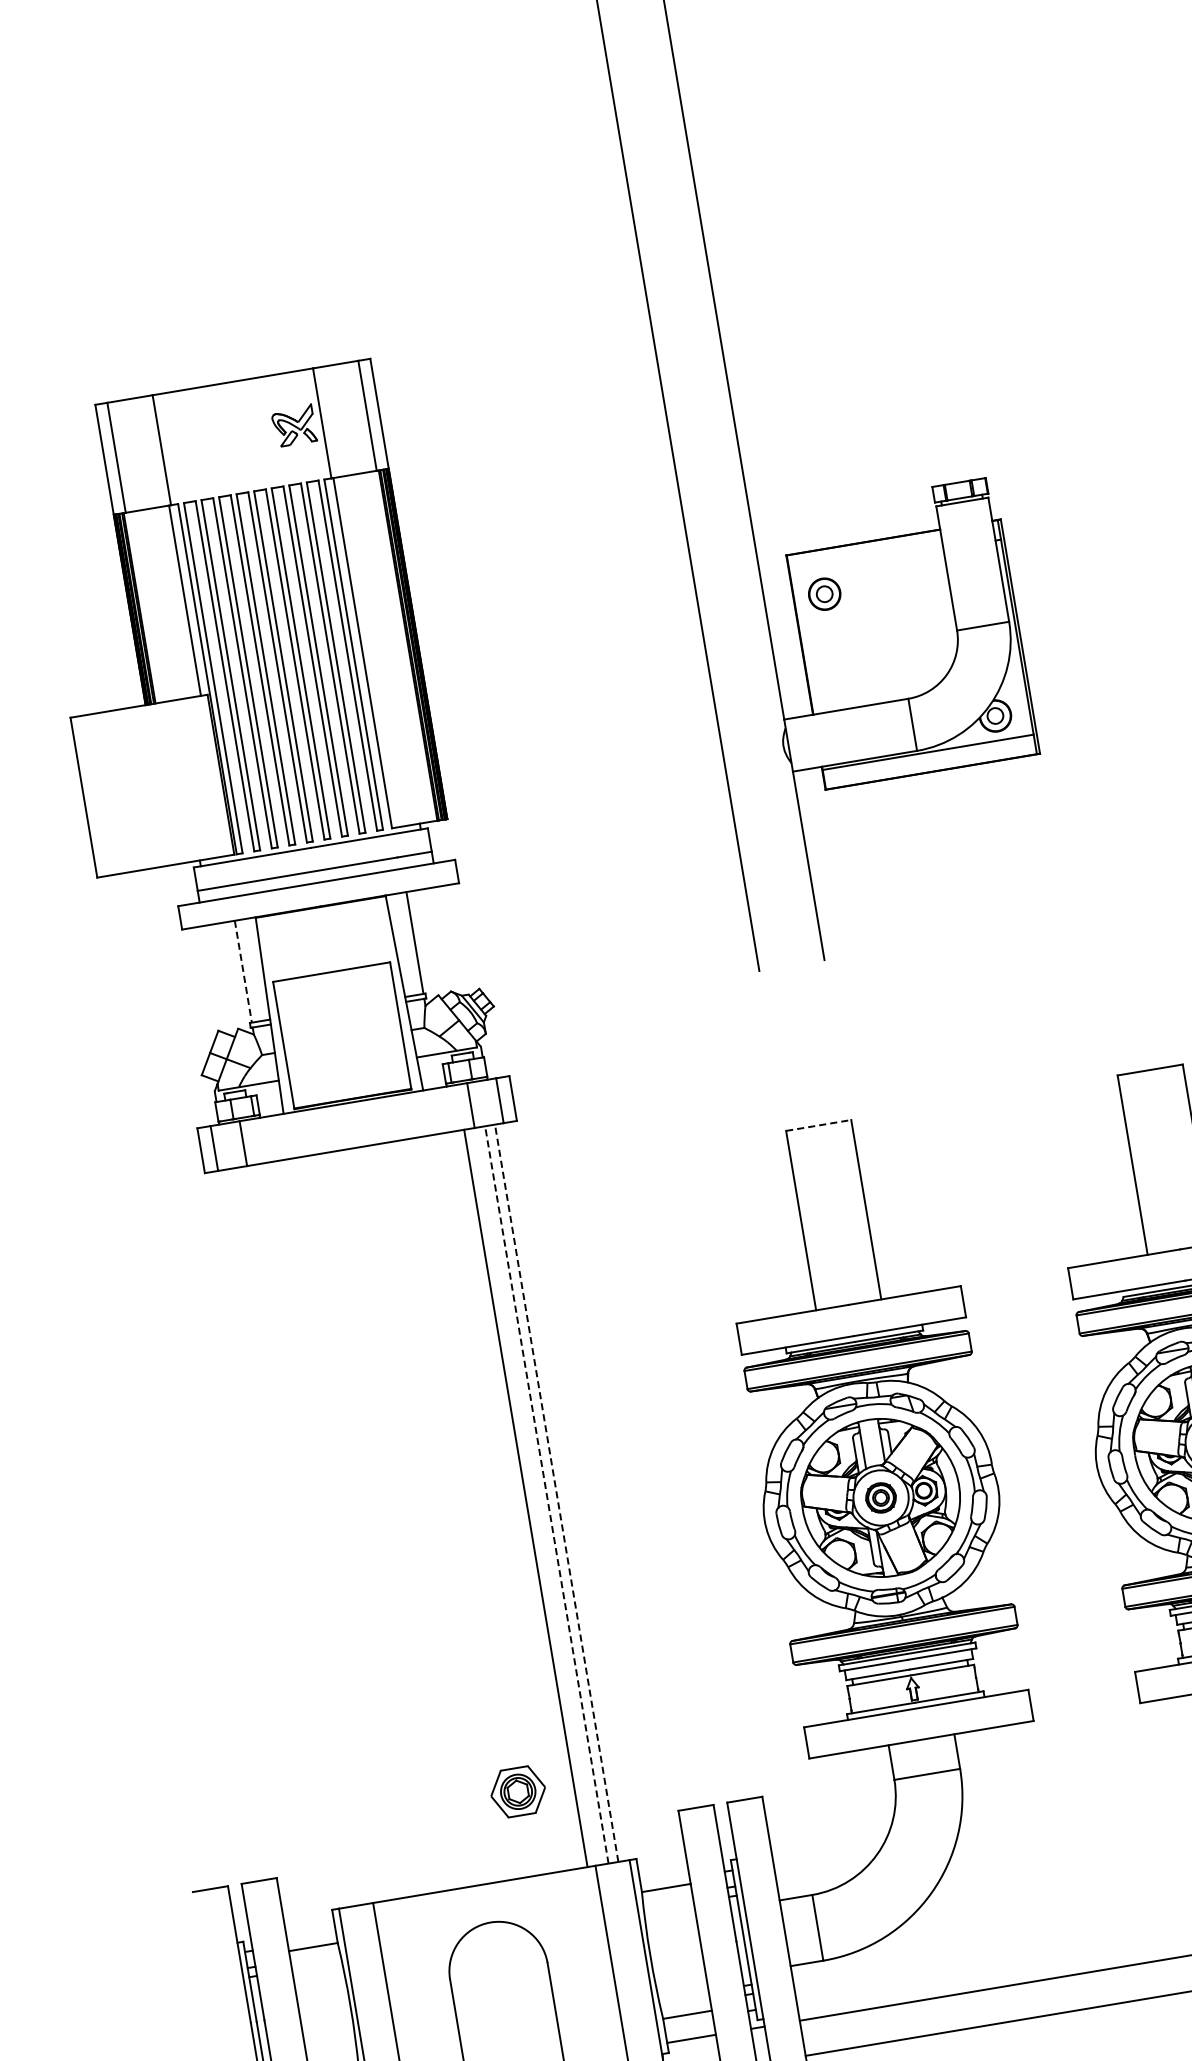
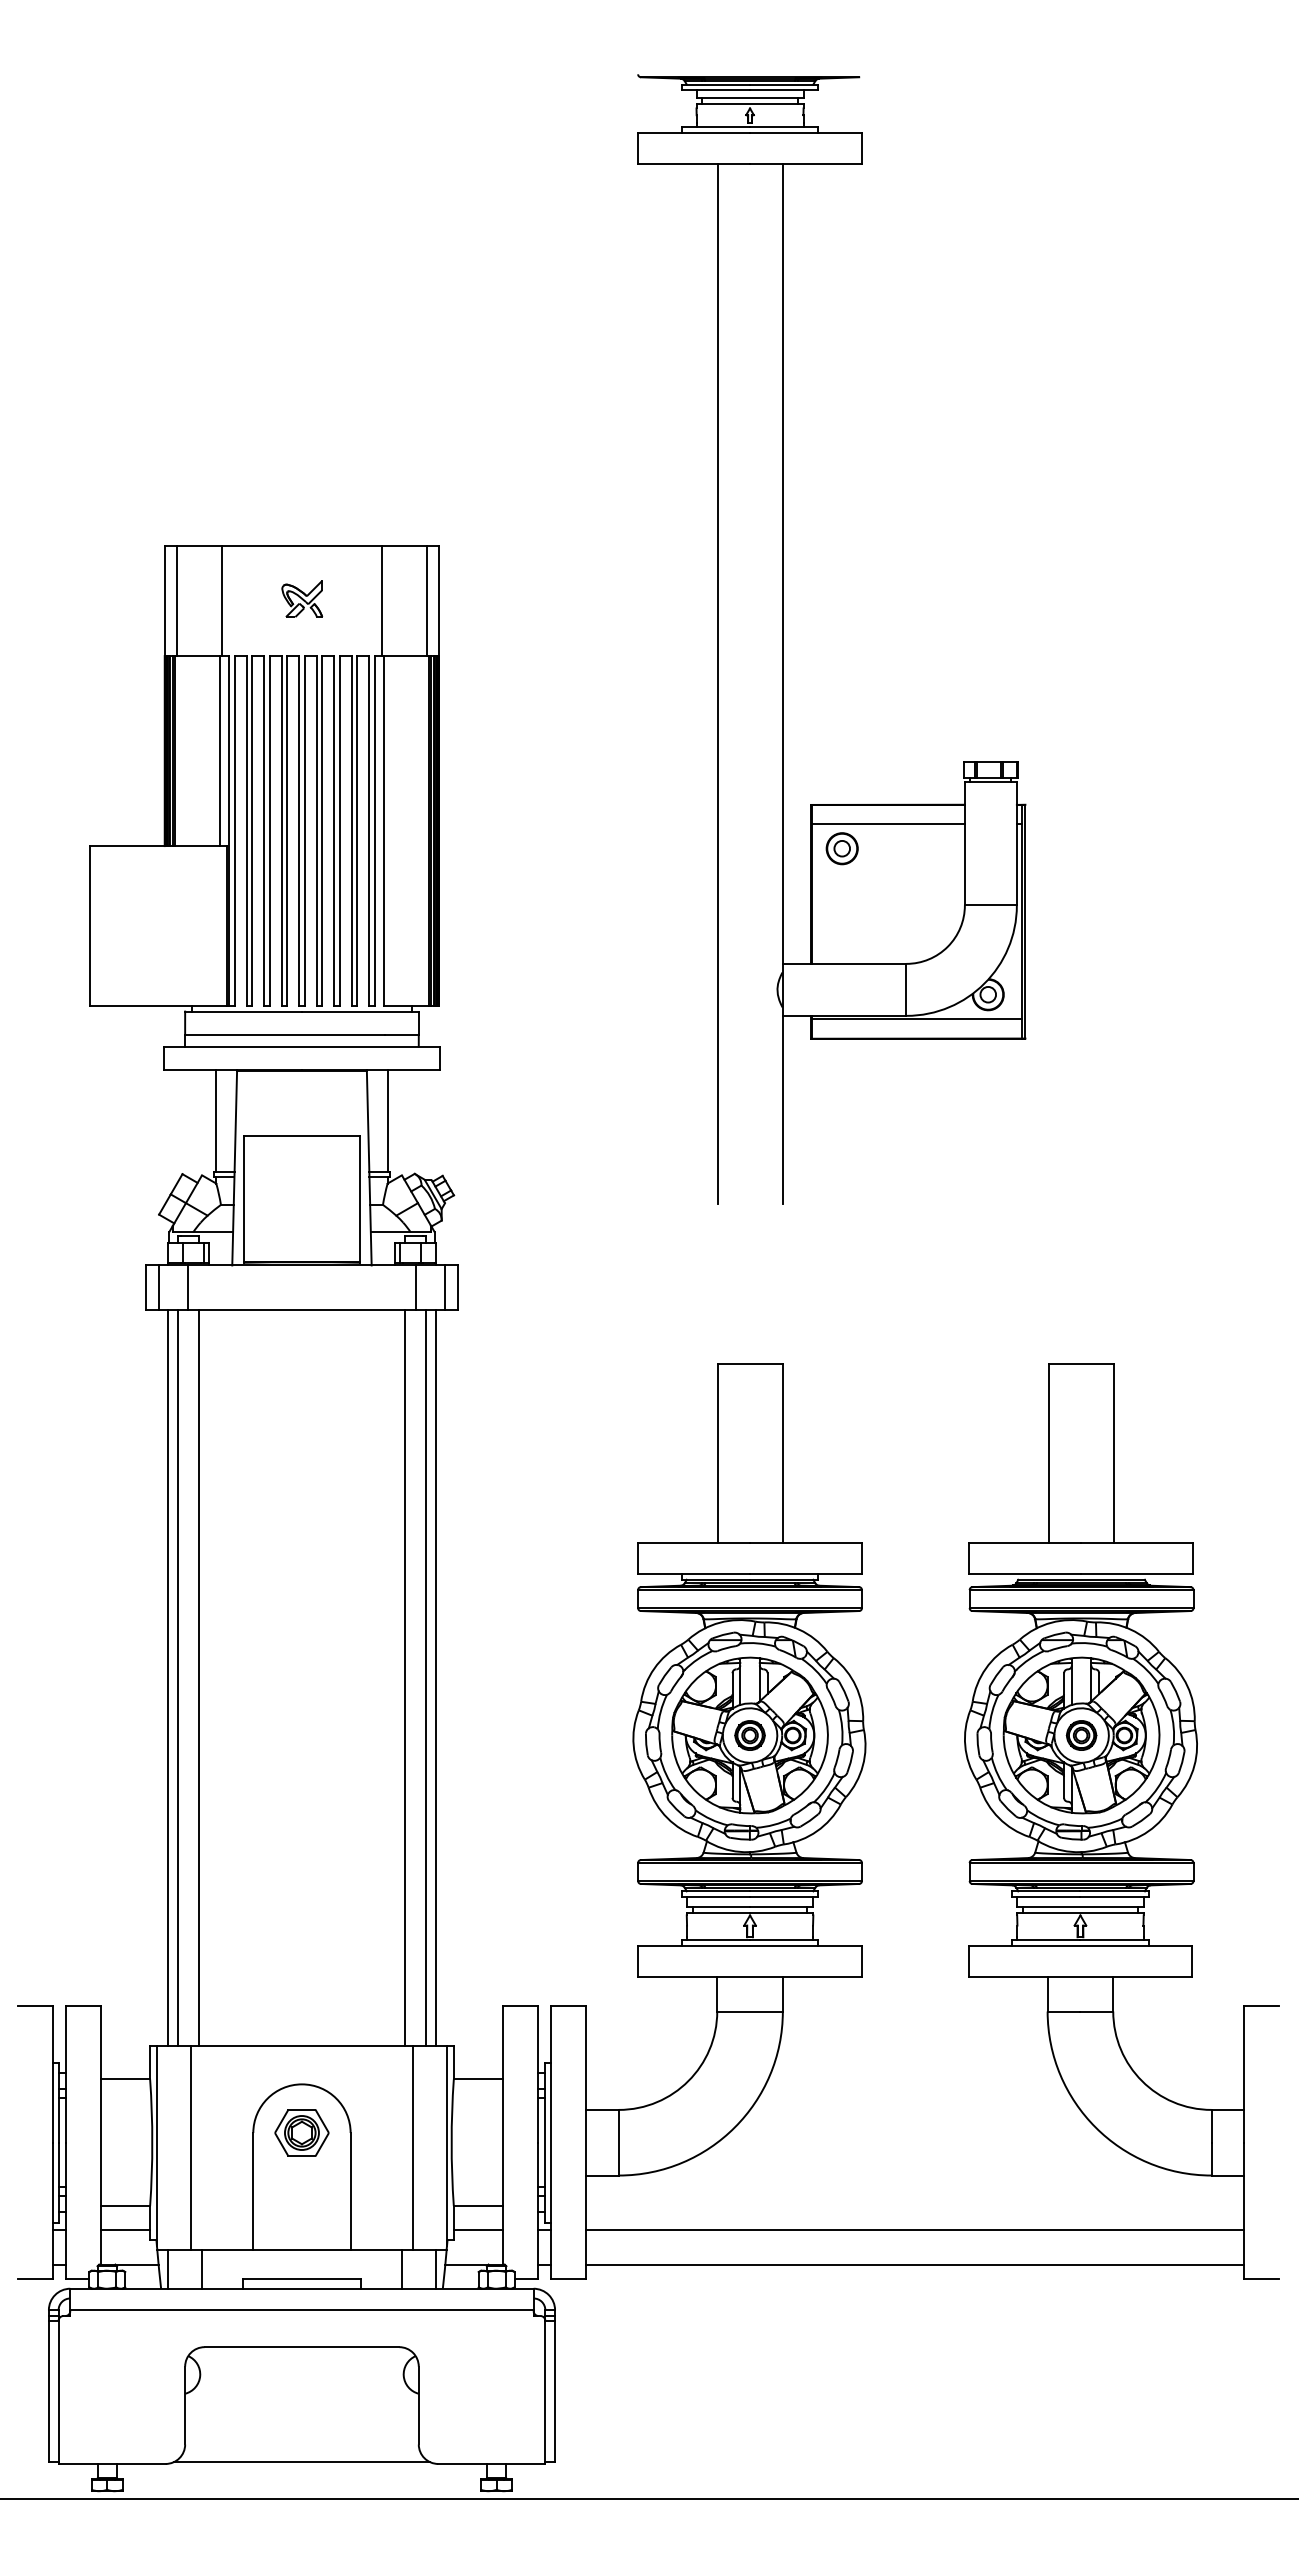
part: (294, 425) -> (302, 598), moved
line: (865, 562) -> (887, 824), added
line: (243, 971) -> (216, 1120), dashed -> solid
line: (819, 1125) -> (750, 1363), dashed -> solid
line: (556, 1492) -> (435, 1677), dashed -> solid
line: (547, 1494) -> (426, 1677), dashed -> solid
line: (318, 1533) -> (198, 1678), added
line: (297, 1536) -> (177, 1678), added
line: (288, 1538) -> (168, 1678), added
part: (517, 1791) -> (301, 2132), moved

